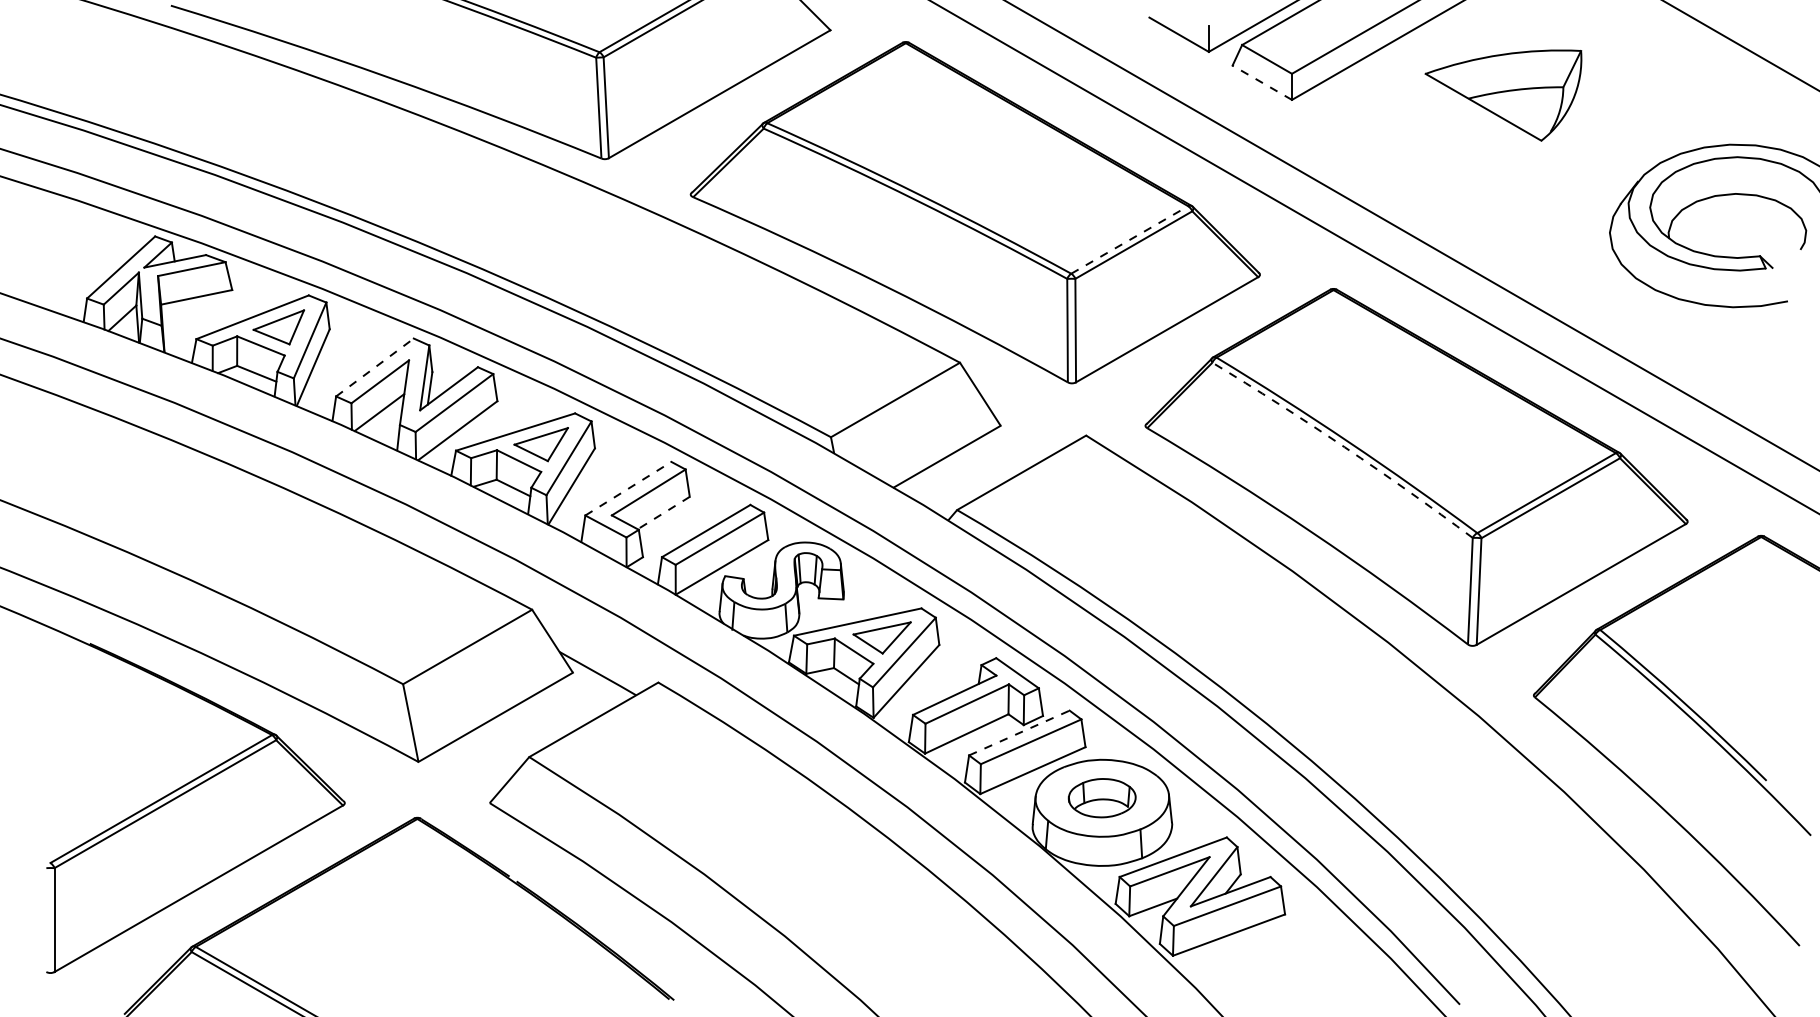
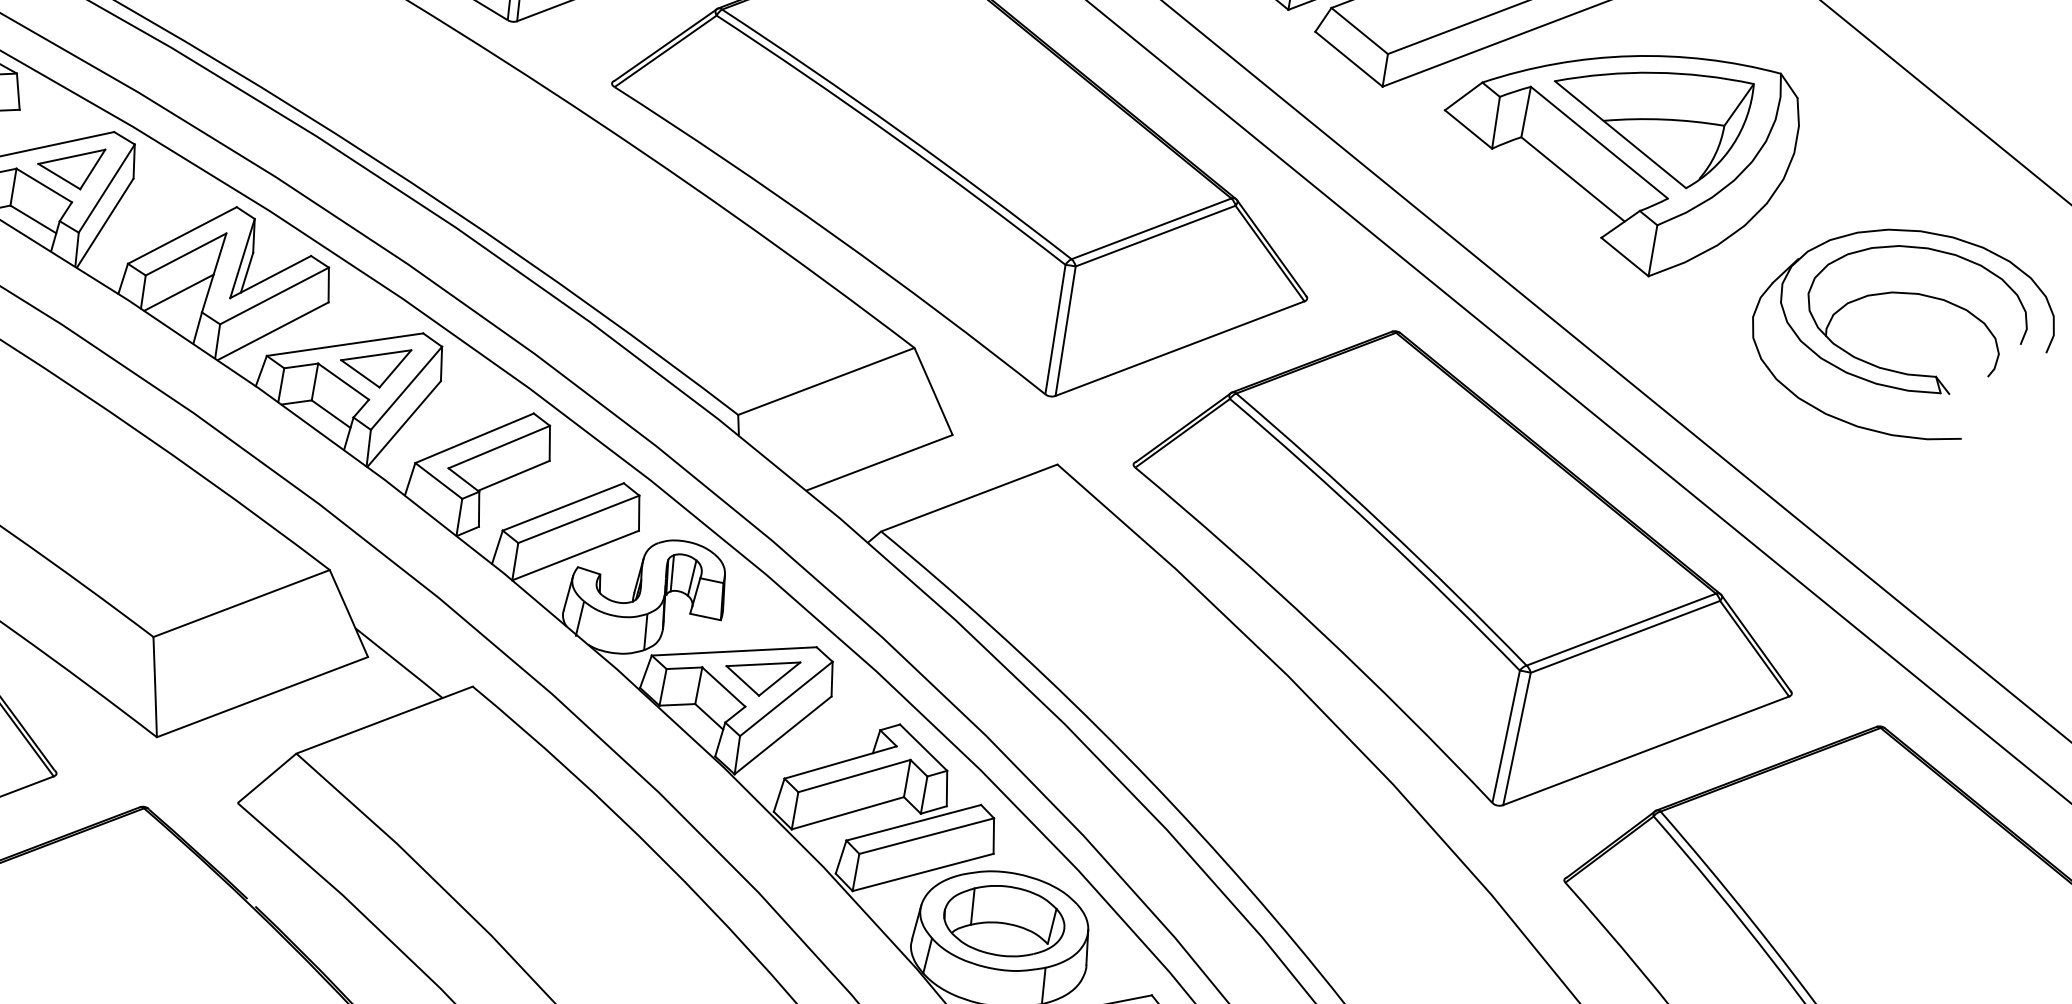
line: (1261, 82) -> (1348, 58), dashed -> solid
part: (1482, 125) -> (1615, 157), added
line: (1129, 239) -> (1151, 228), dashed -> solid
line: (375, 367) -> (183, 235), dashed -> solid
arc: (1344, 447) -> (1377, 531), dashed -> solid
line: (628, 488) -> (474, 438), dashed -> solid
line: (663, 513) -> (513, 476), dashed -> solid
line: (1019, 732) -> (914, 822), dashed -> solid
part: (1101, 797) -> (1003, 919), size x1.43

